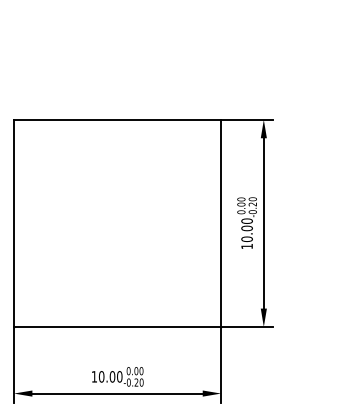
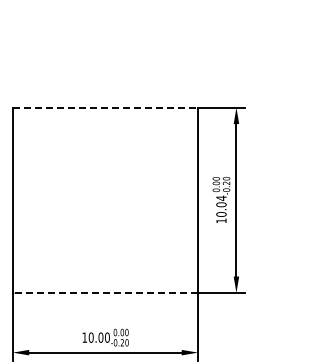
line: (117, 119) -> (105, 107), solid -> dashed
text: (247, 220) -> (221, 197), 10.00 -> 10.04
line: (117, 327) -> (105, 293), solid -> dashed

